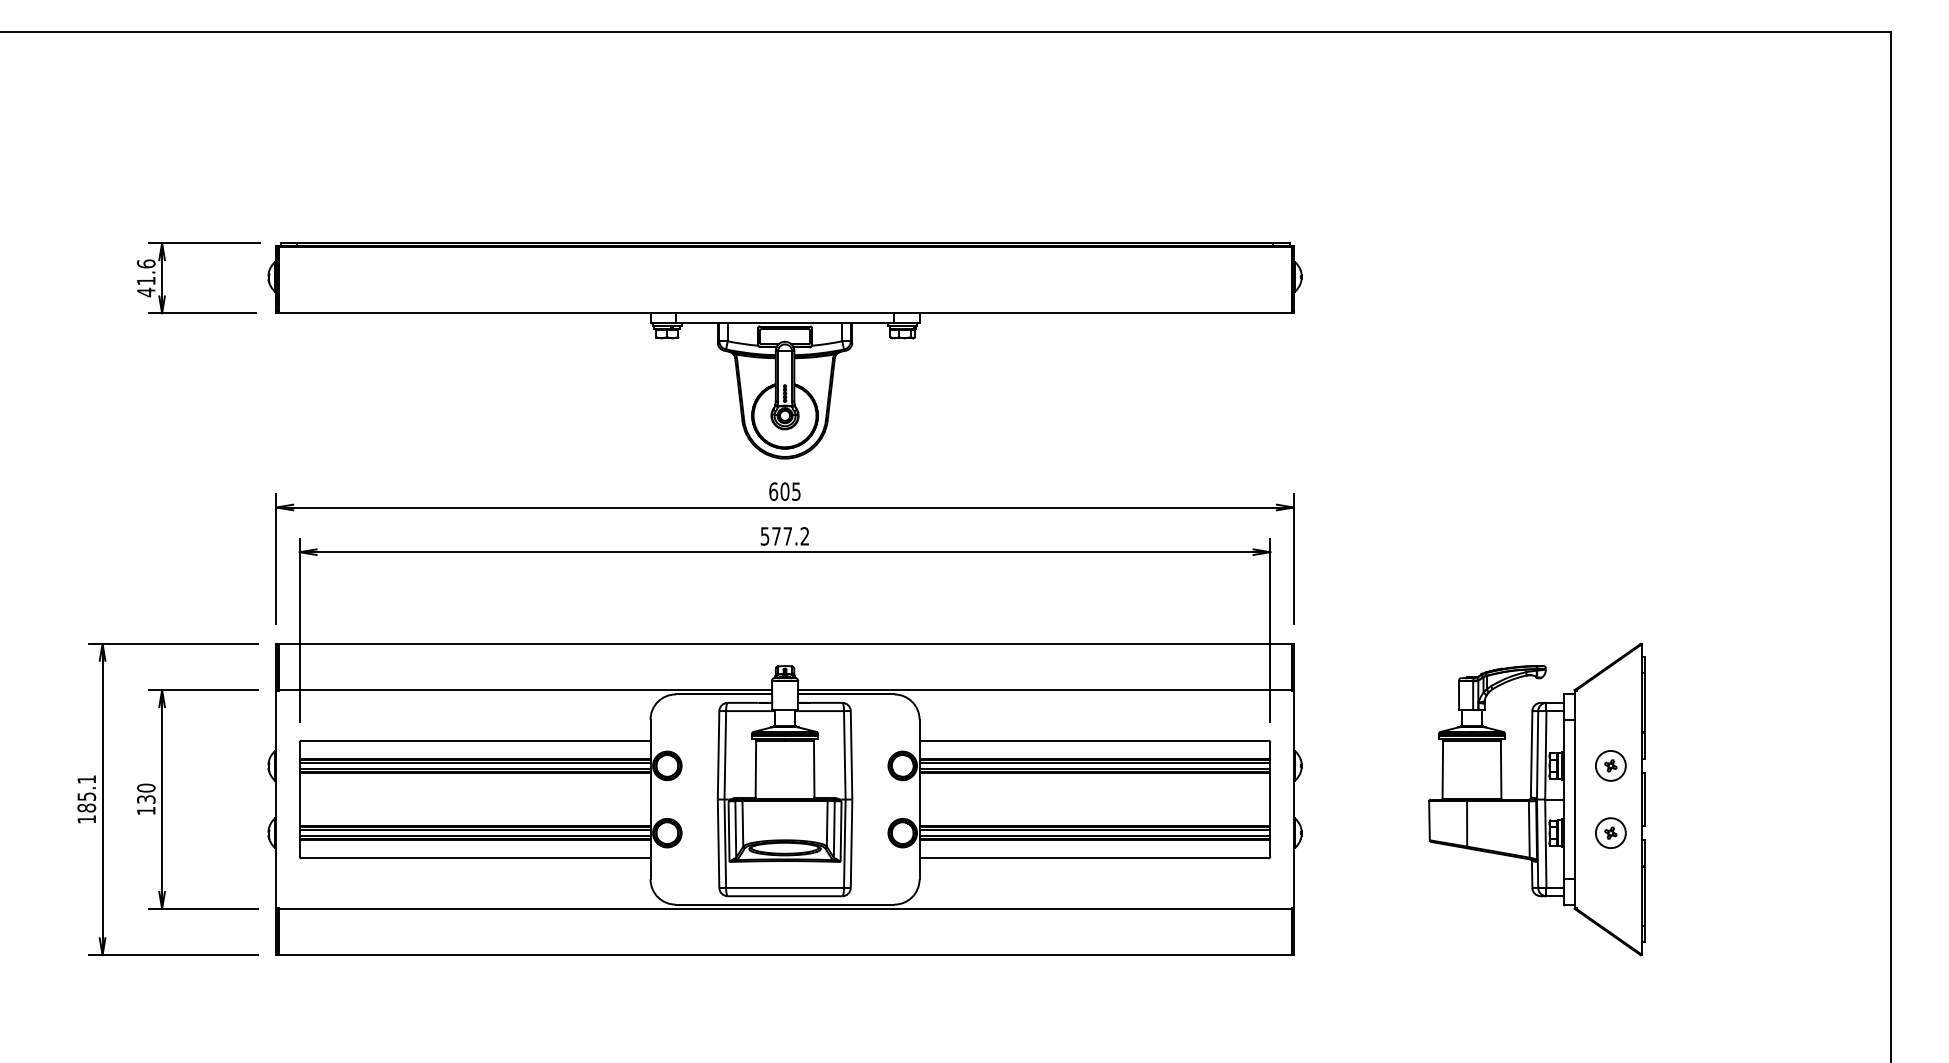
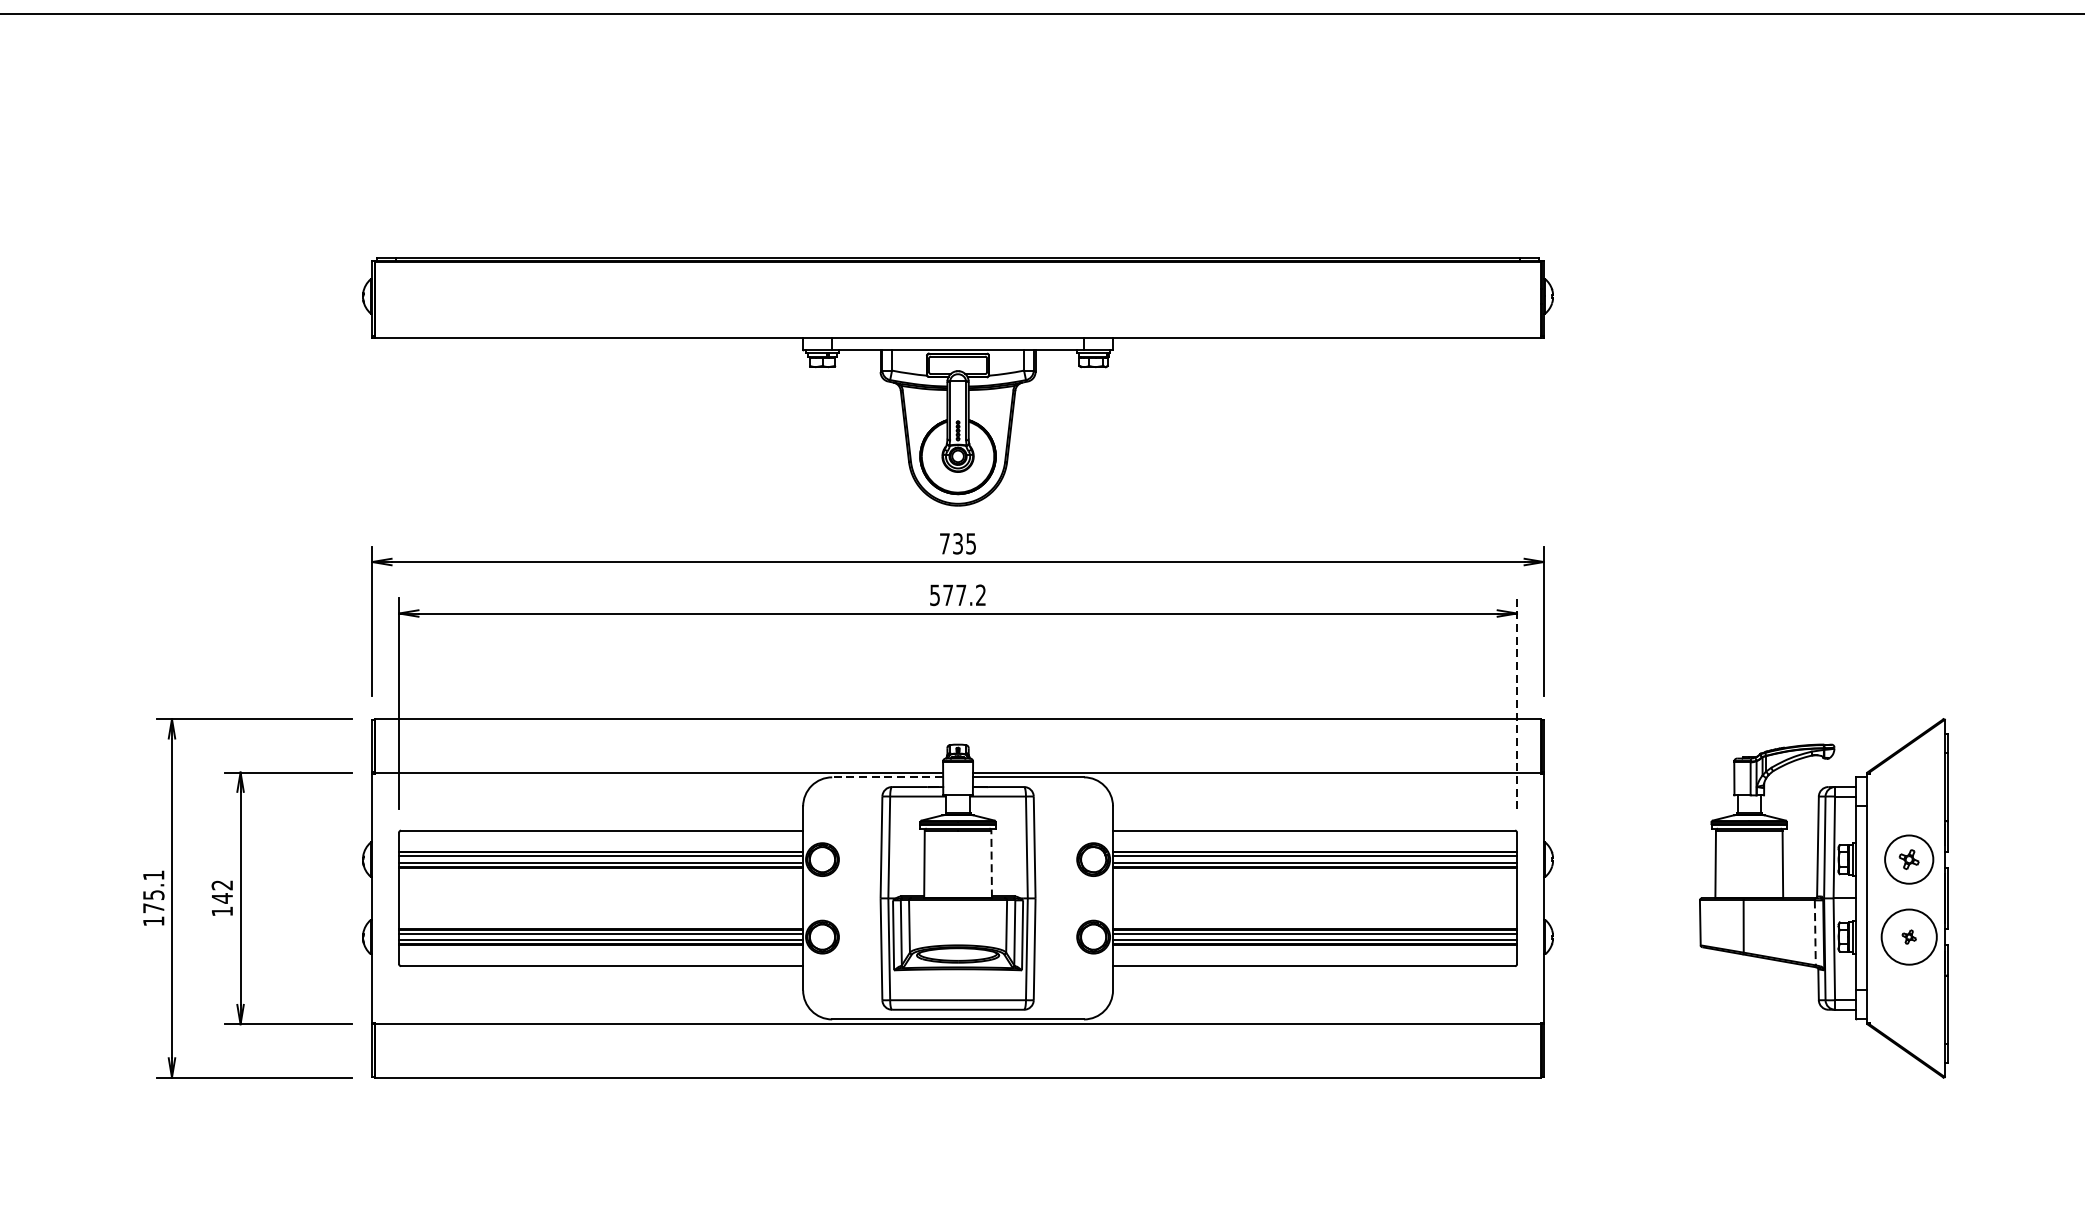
part: (198, 312) -> (282, 337), removed
text: (779, 491) -> (951, 543), 605 -> 735
line: (1270, 630) -> (1517, 703), solid -> dashed
line: (723, 694) -> (887, 777), solid -> dashed
part: (1610, 765) -> (1908, 859), size x1.4
line: (814, 769) -> (991, 863), solid -> dashed
text: (146, 793) -> (222, 891), 130 -> 142
text: (86, 807) -> (153, 907), 185.1 -> 175.1
line: (1529, 830) -> (1815, 934), solid -> dashed
circle: (1610, 833) -> (1908, 937), size x1.6

